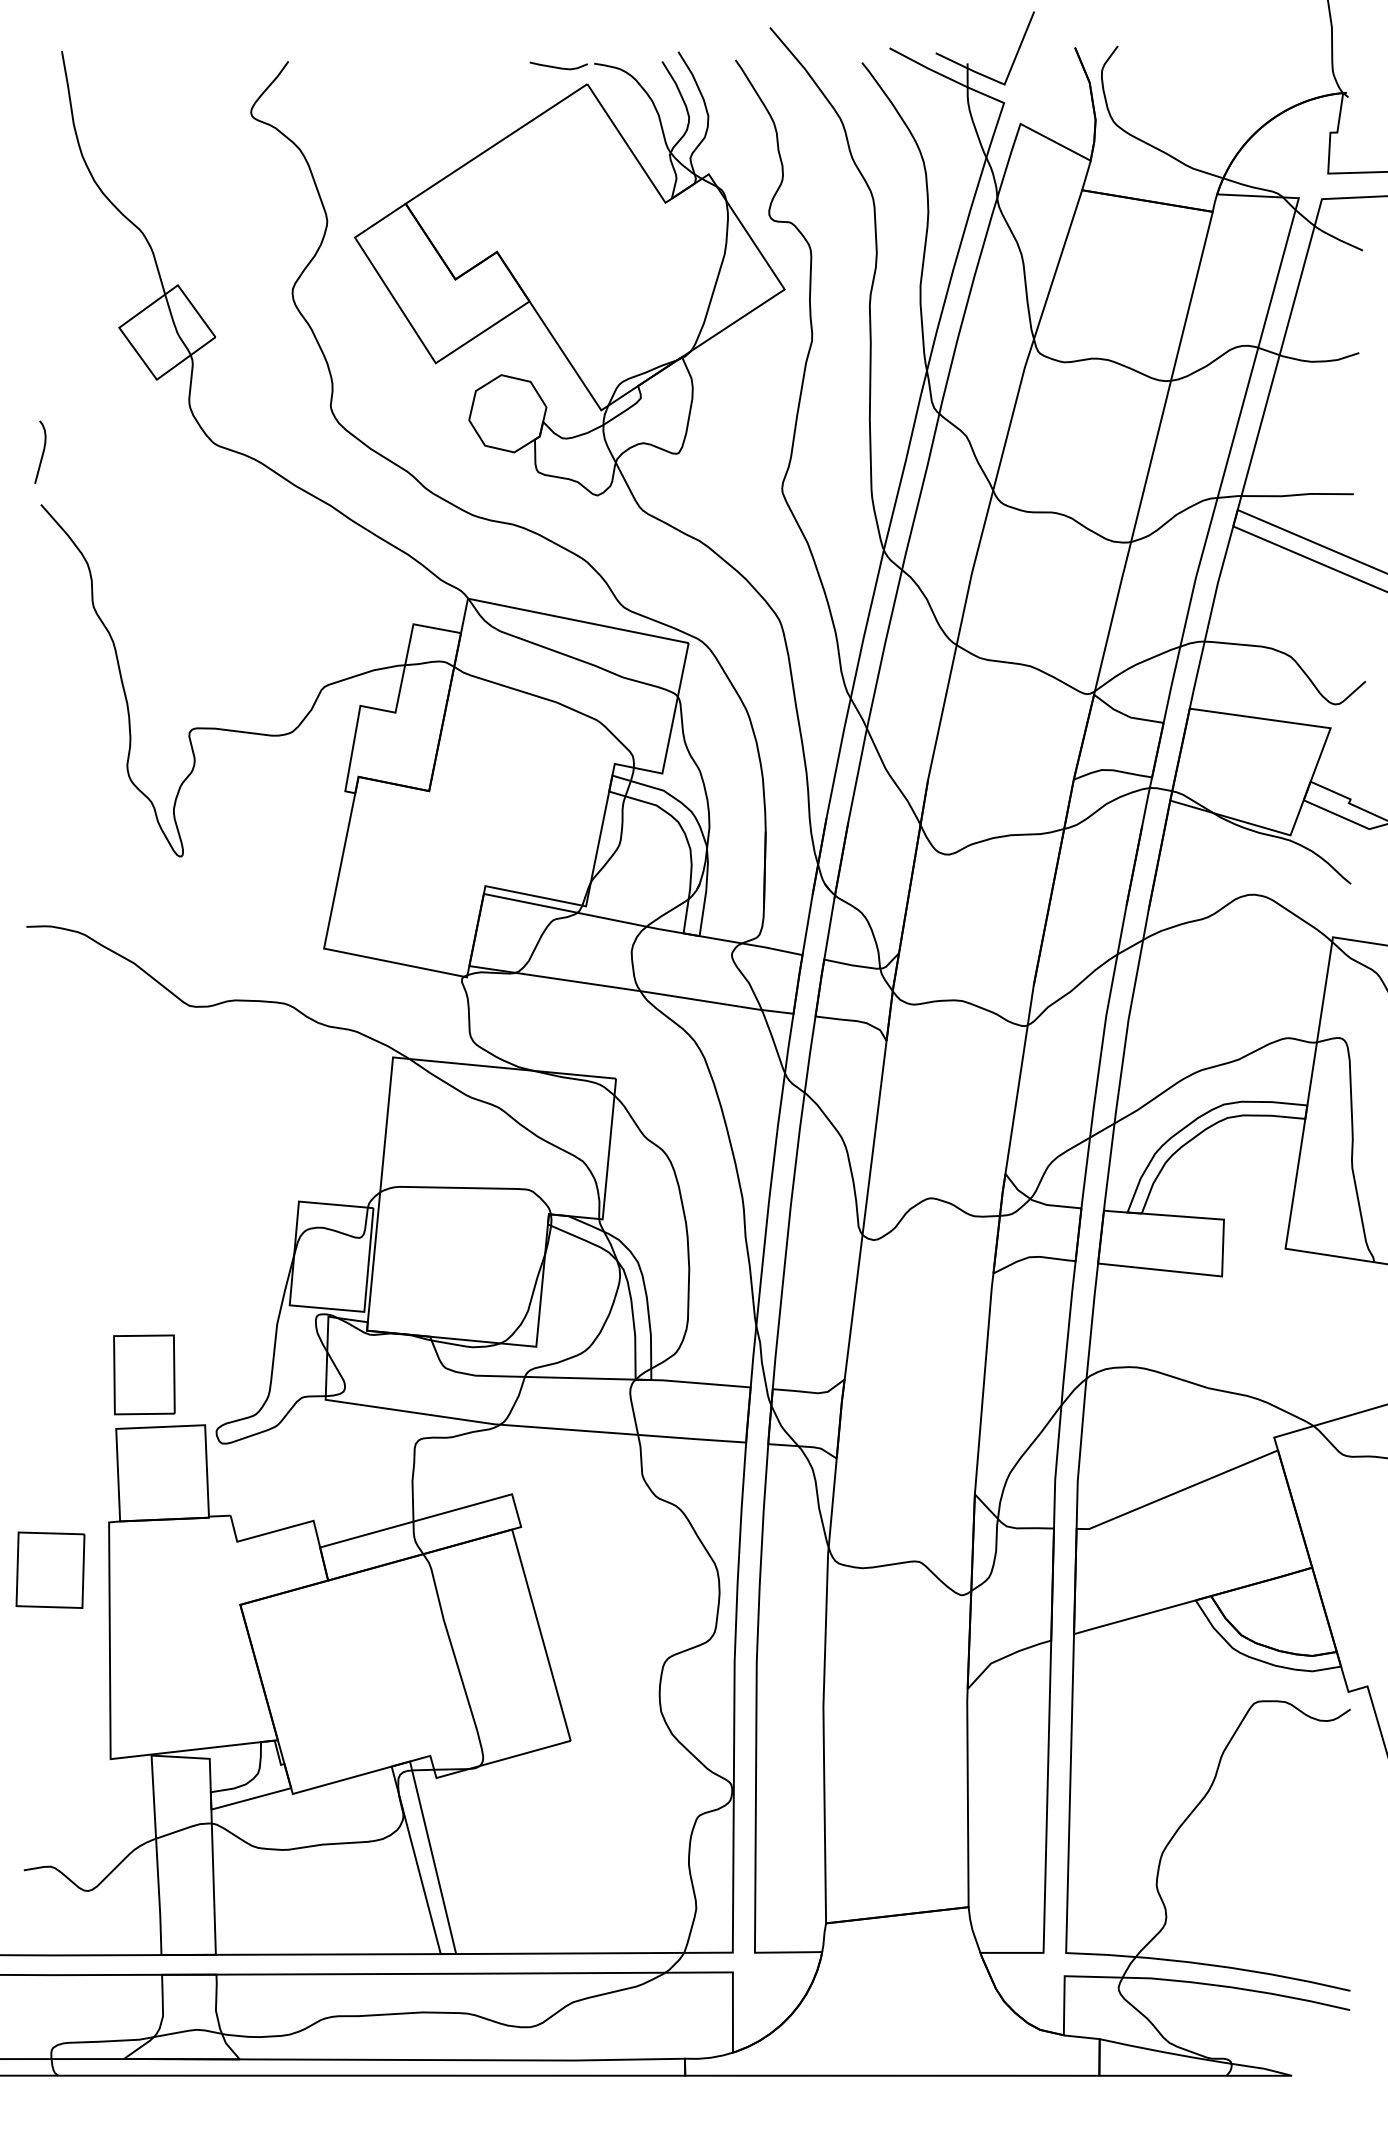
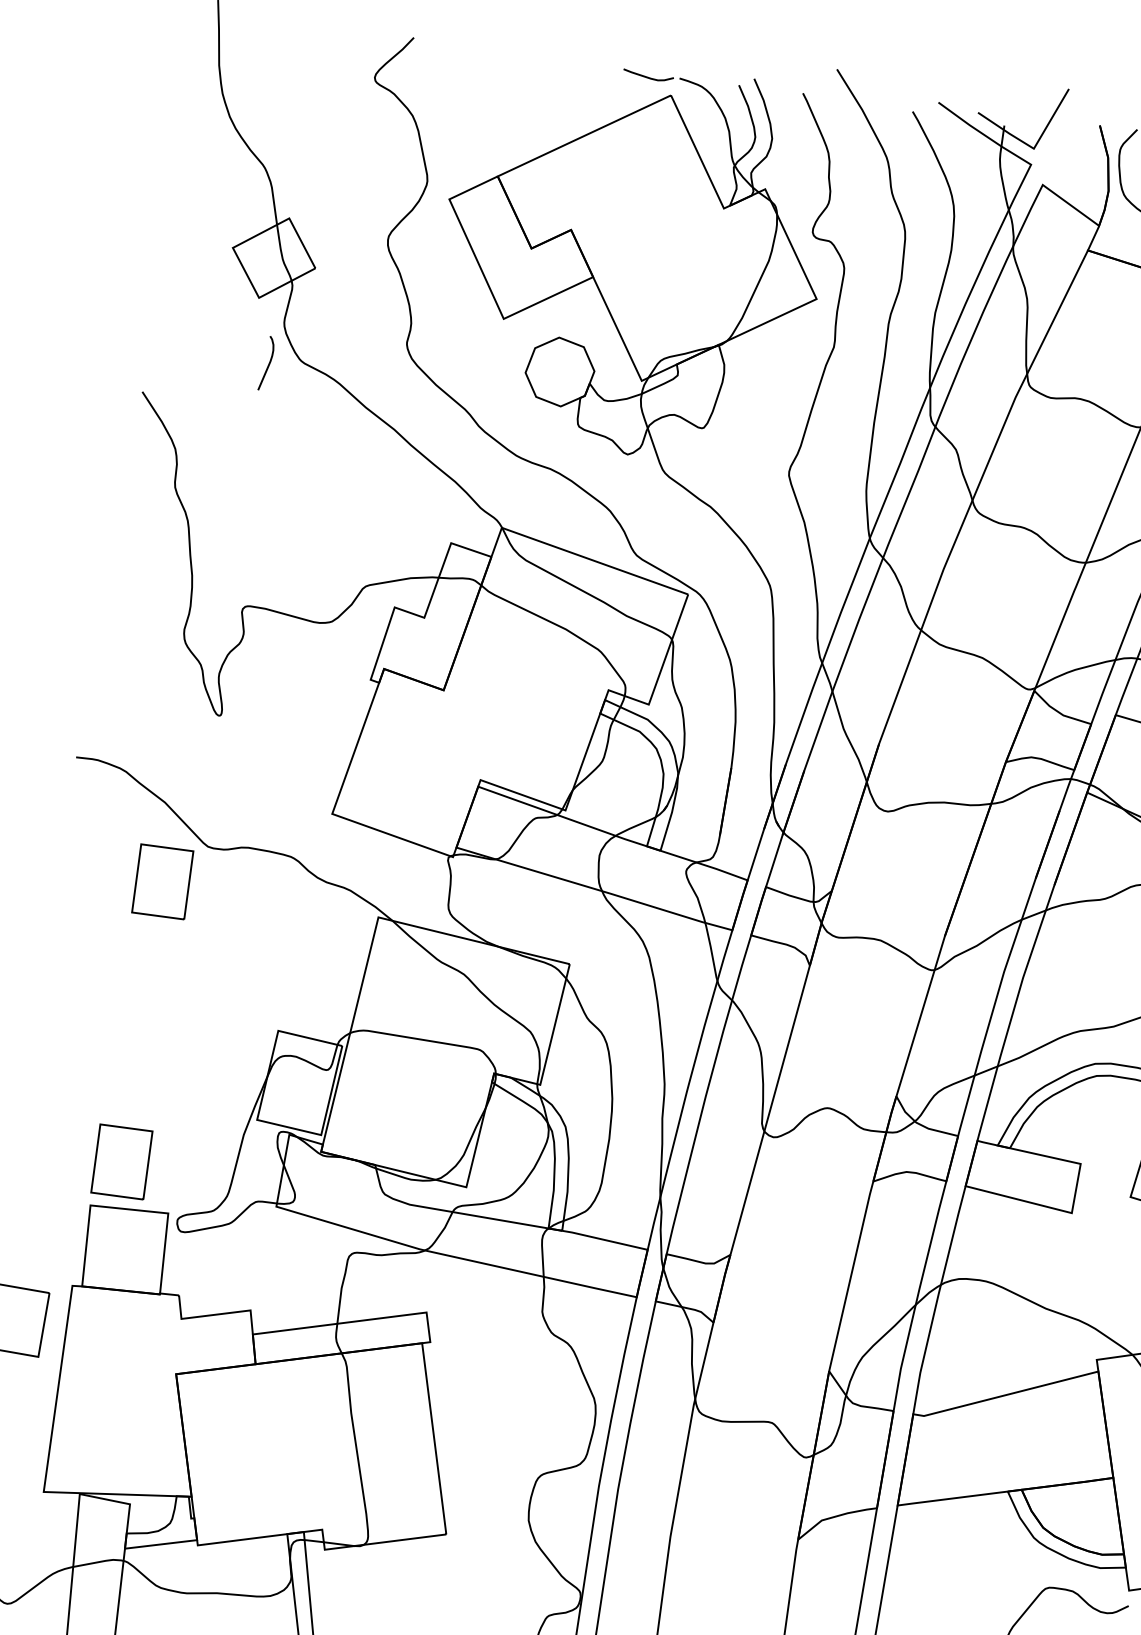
curve: (42, 451) -> (268, 363), moved
part: (144, 1052) -> (162, 881), added

